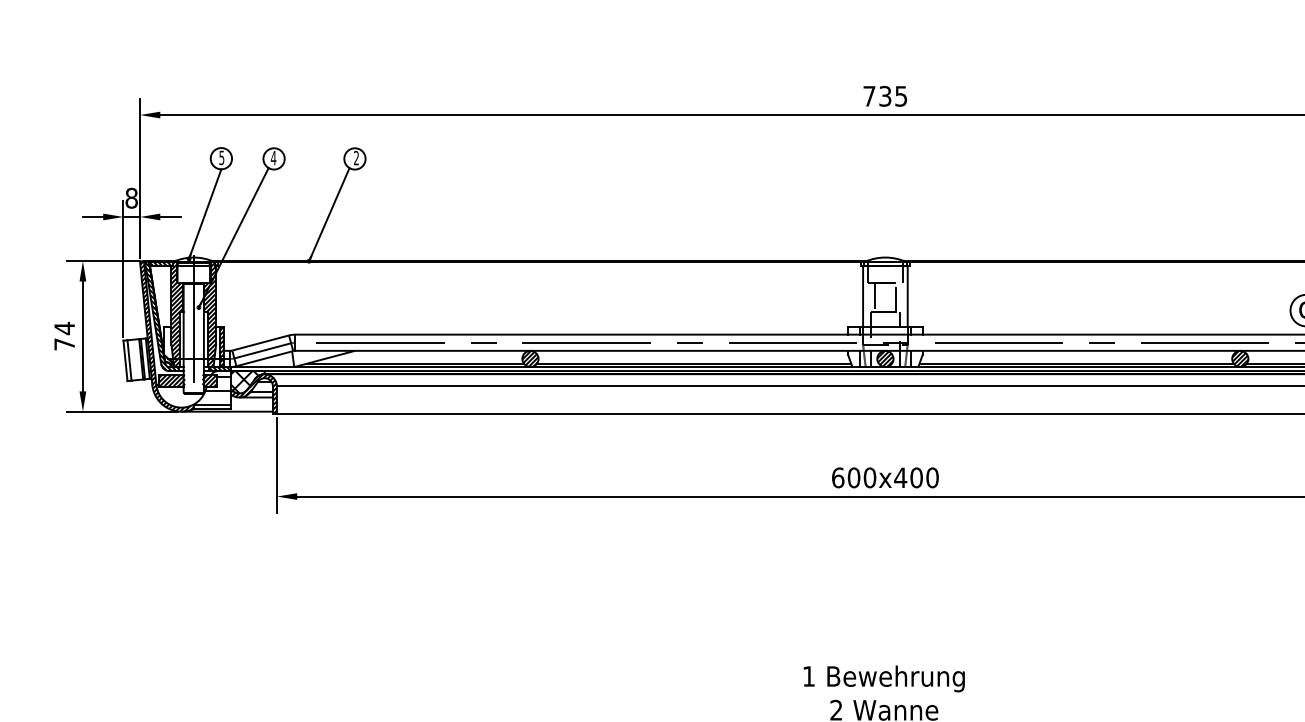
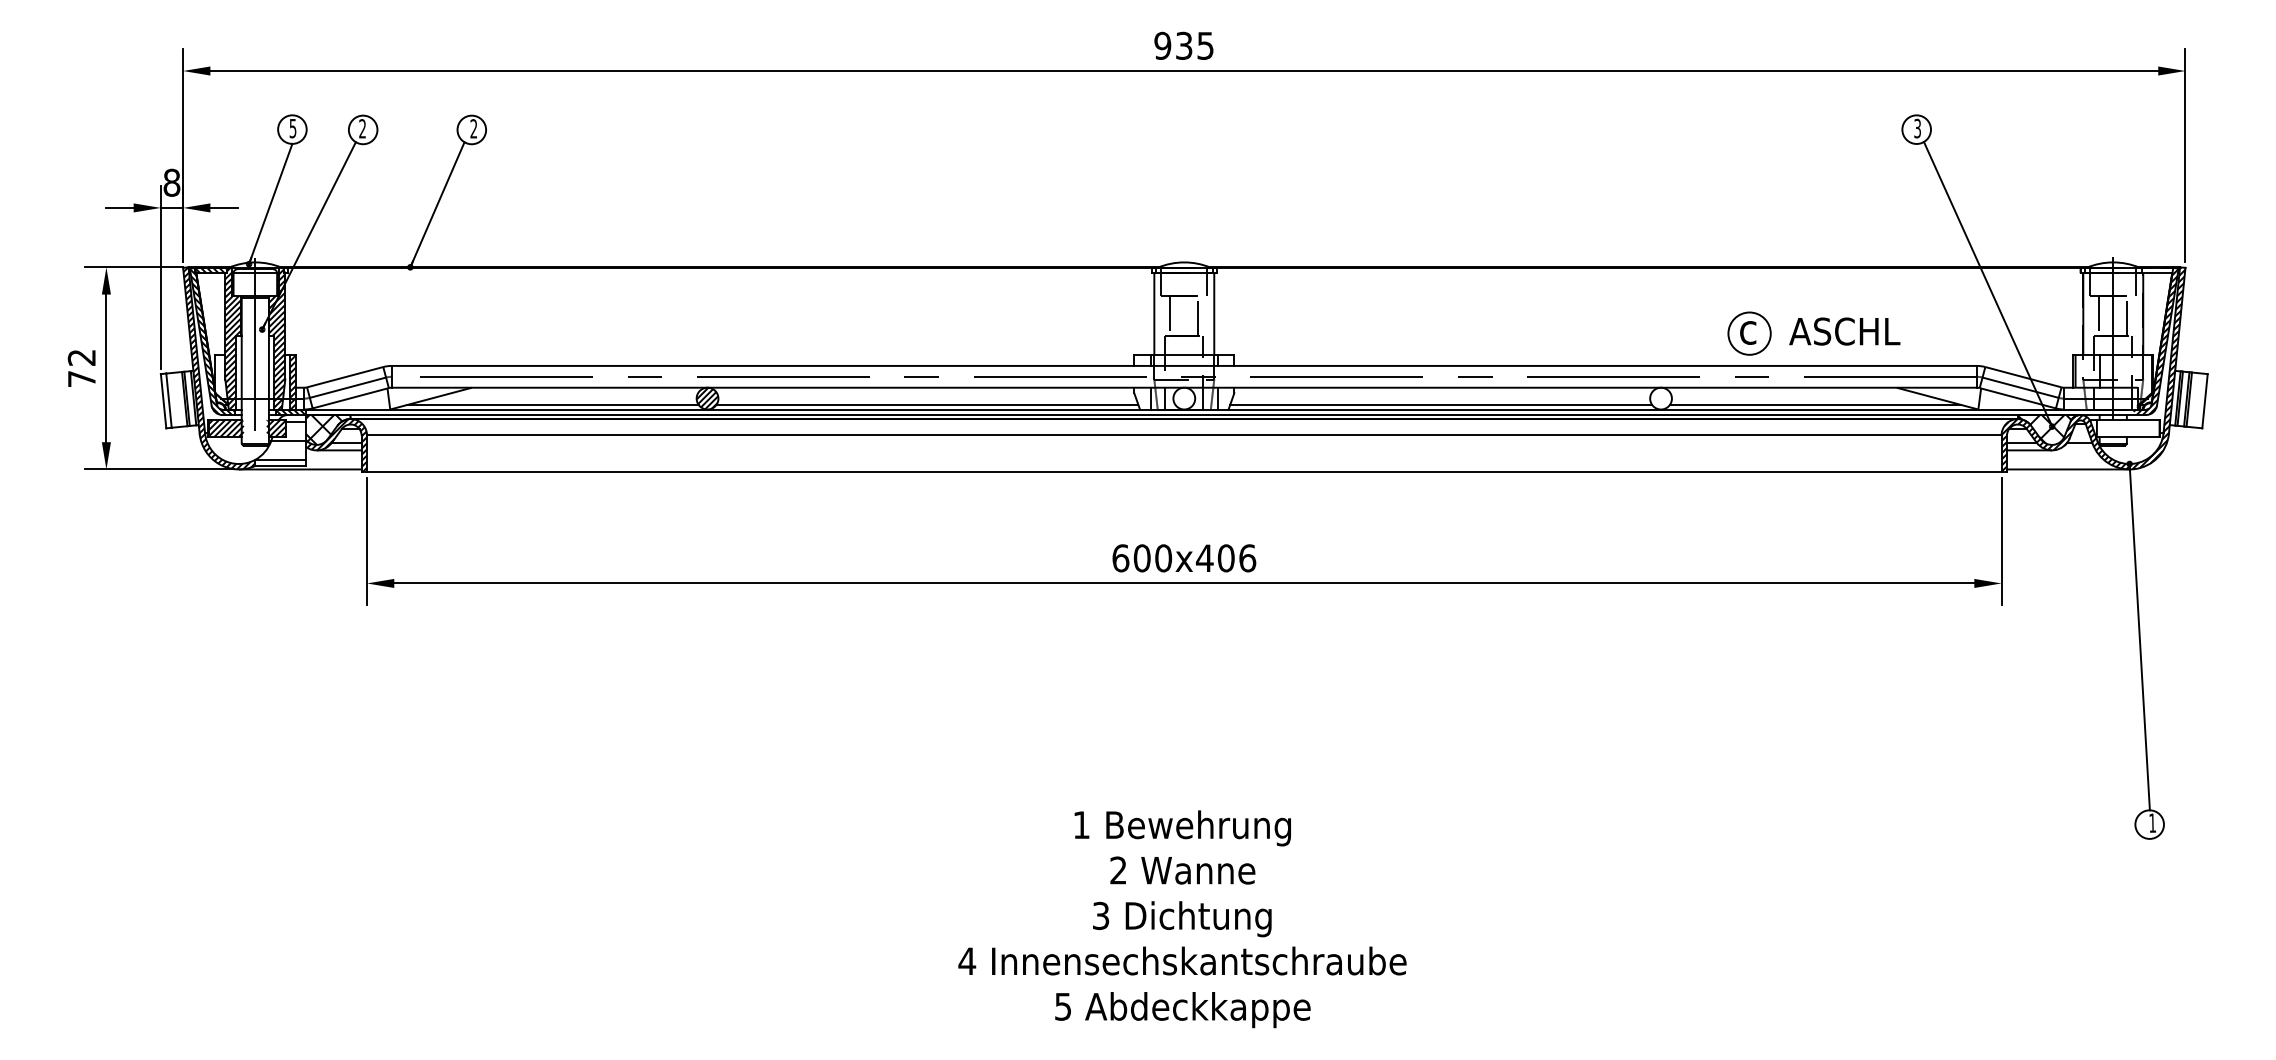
text: (869, 96) -> (1162, 45), 735 -> 935
text: (273, 157) -> (362, 128), 4 -> 2
text: (64, 328) -> (81, 357), 74 -> 72
hatch: (884, 358) -> (1183, 398), removed
hatch: (1239, 358) -> (1660, 398), removed
text: (932, 477) -> (1247, 558), 600x400 -> 600x406

